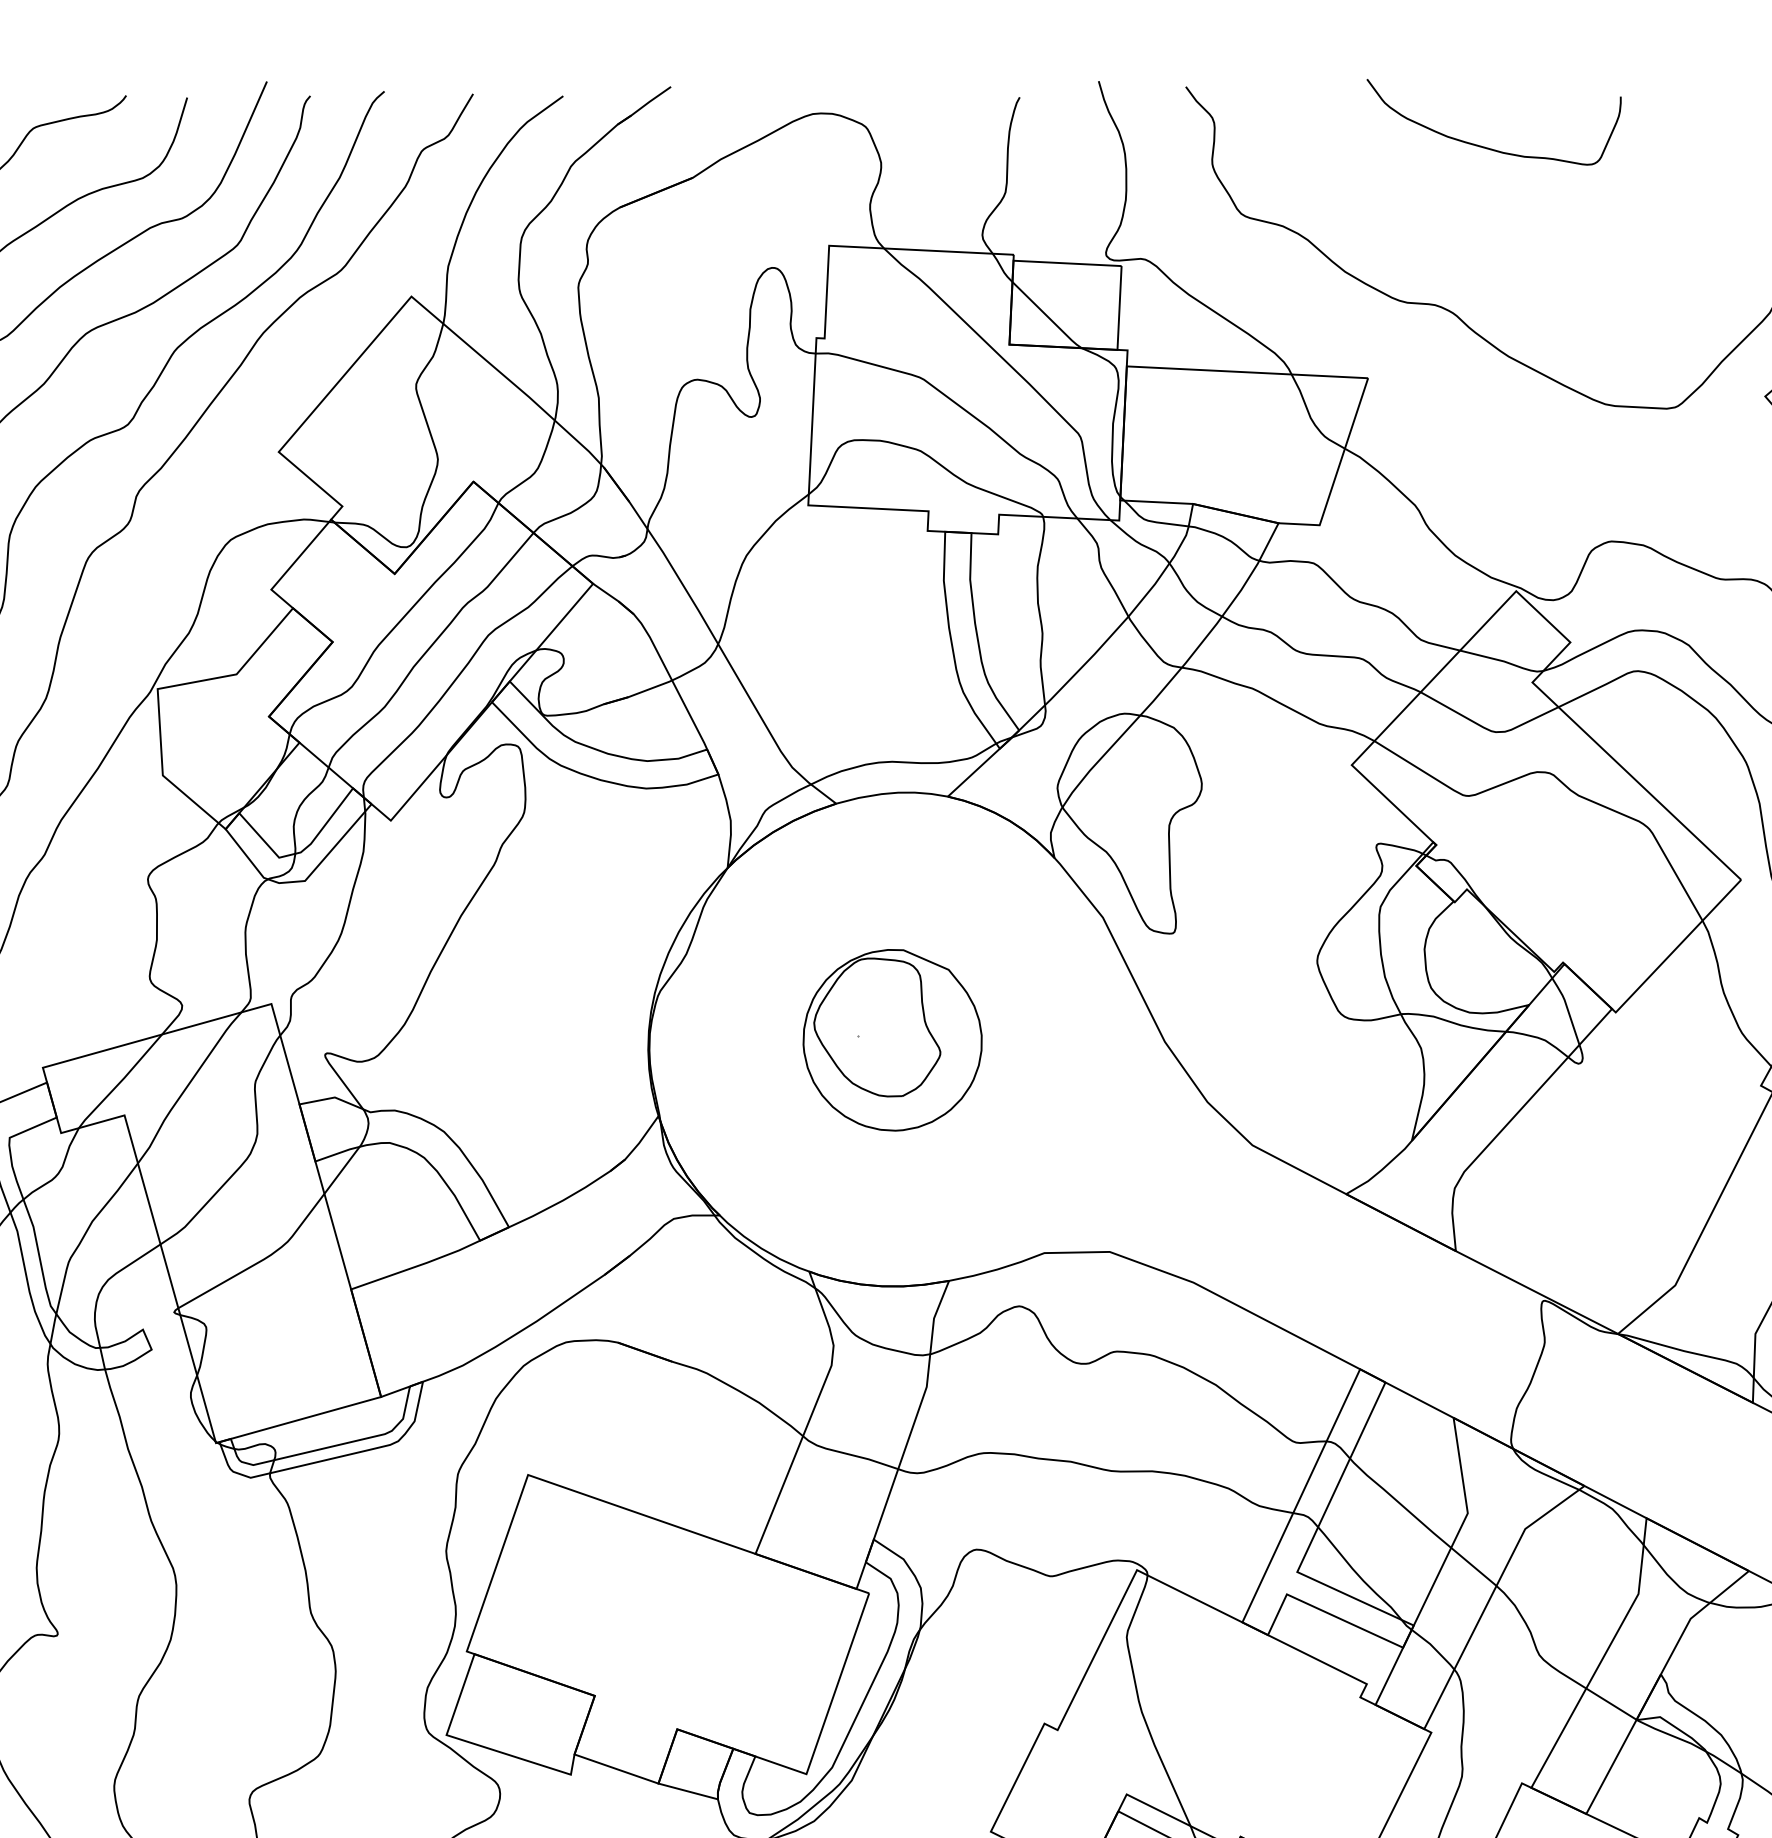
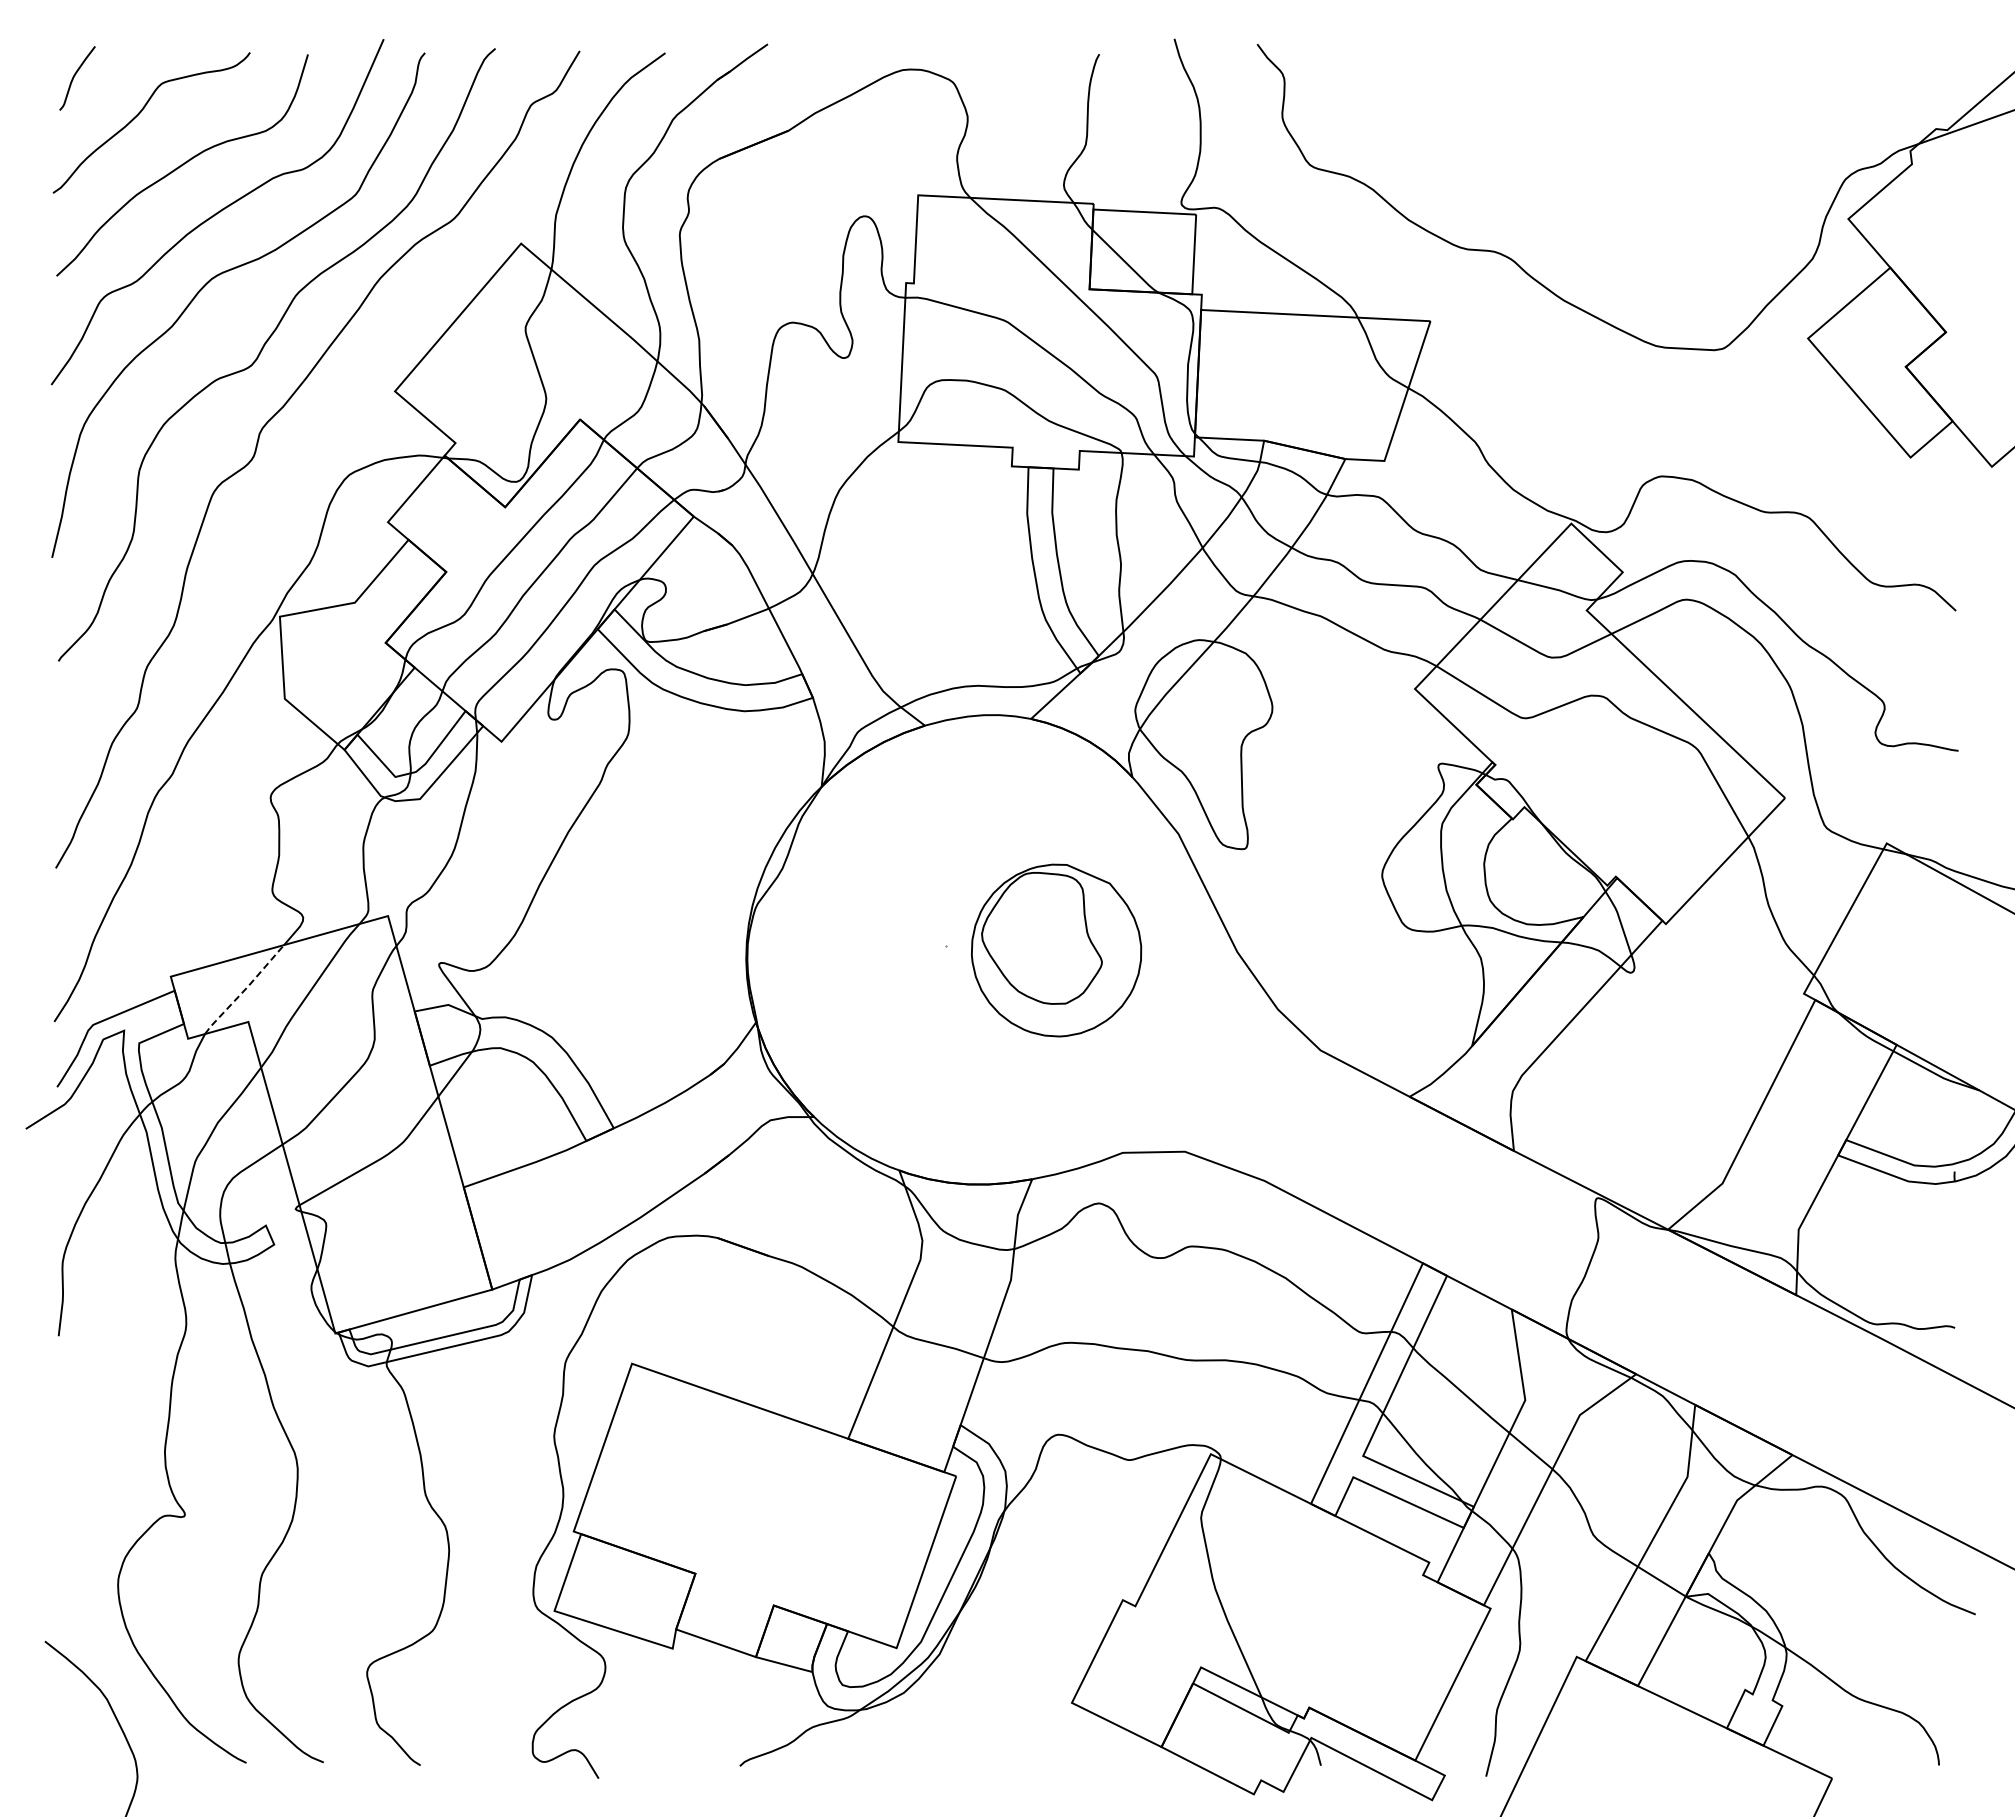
curve: (1486, 147) -> (1543, 101), removed
part: (892, 1040) -> (1056, 950), moved
line: (120, 1081) -> (244, 989), solid -> dashed

